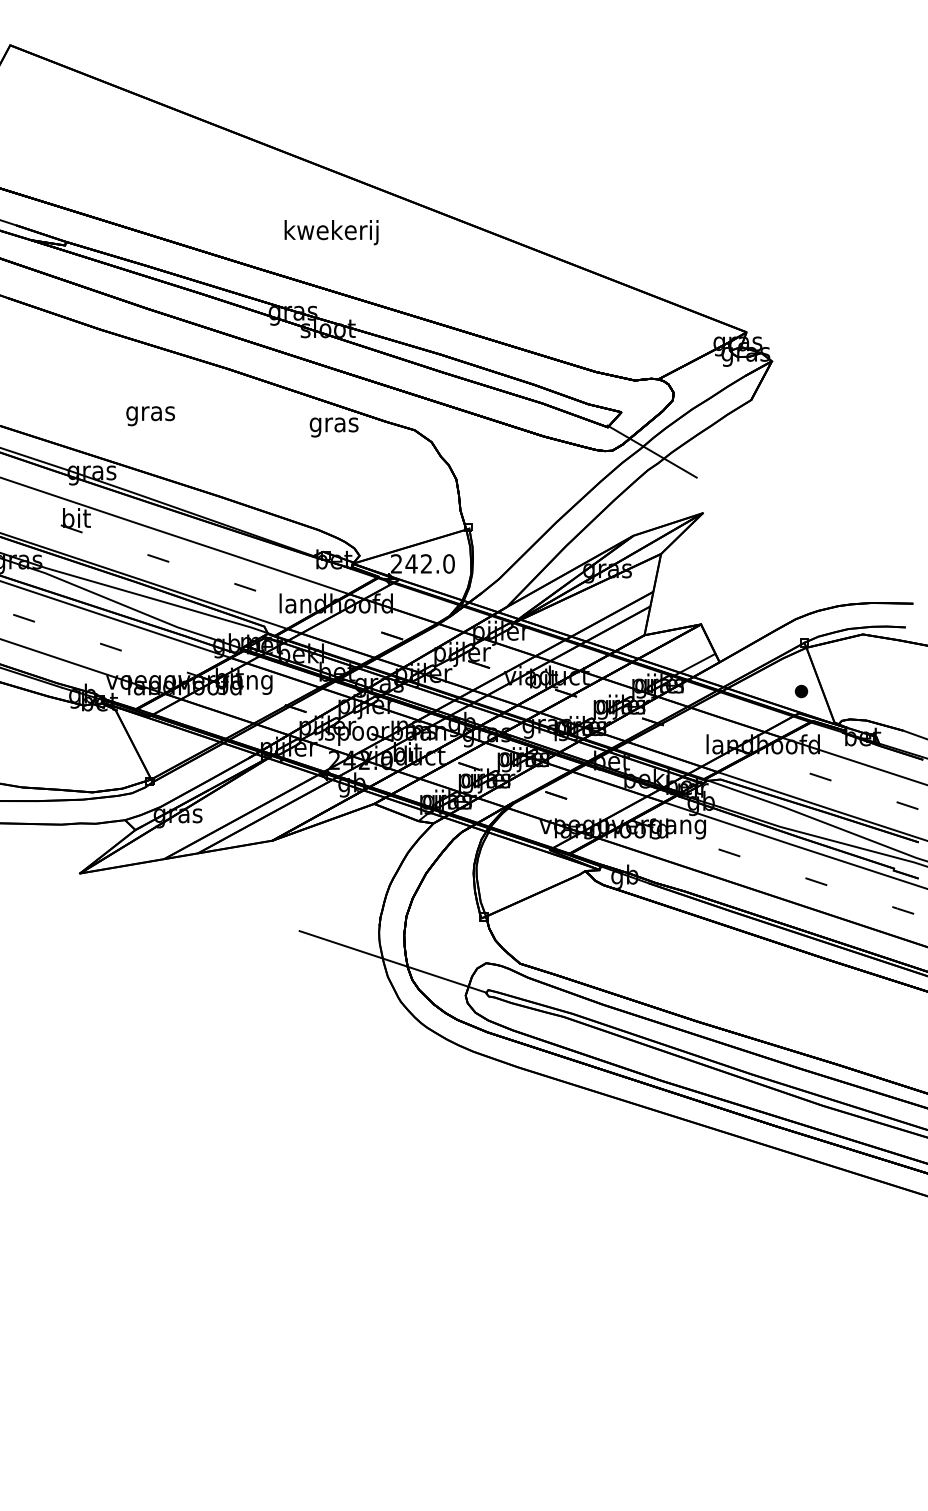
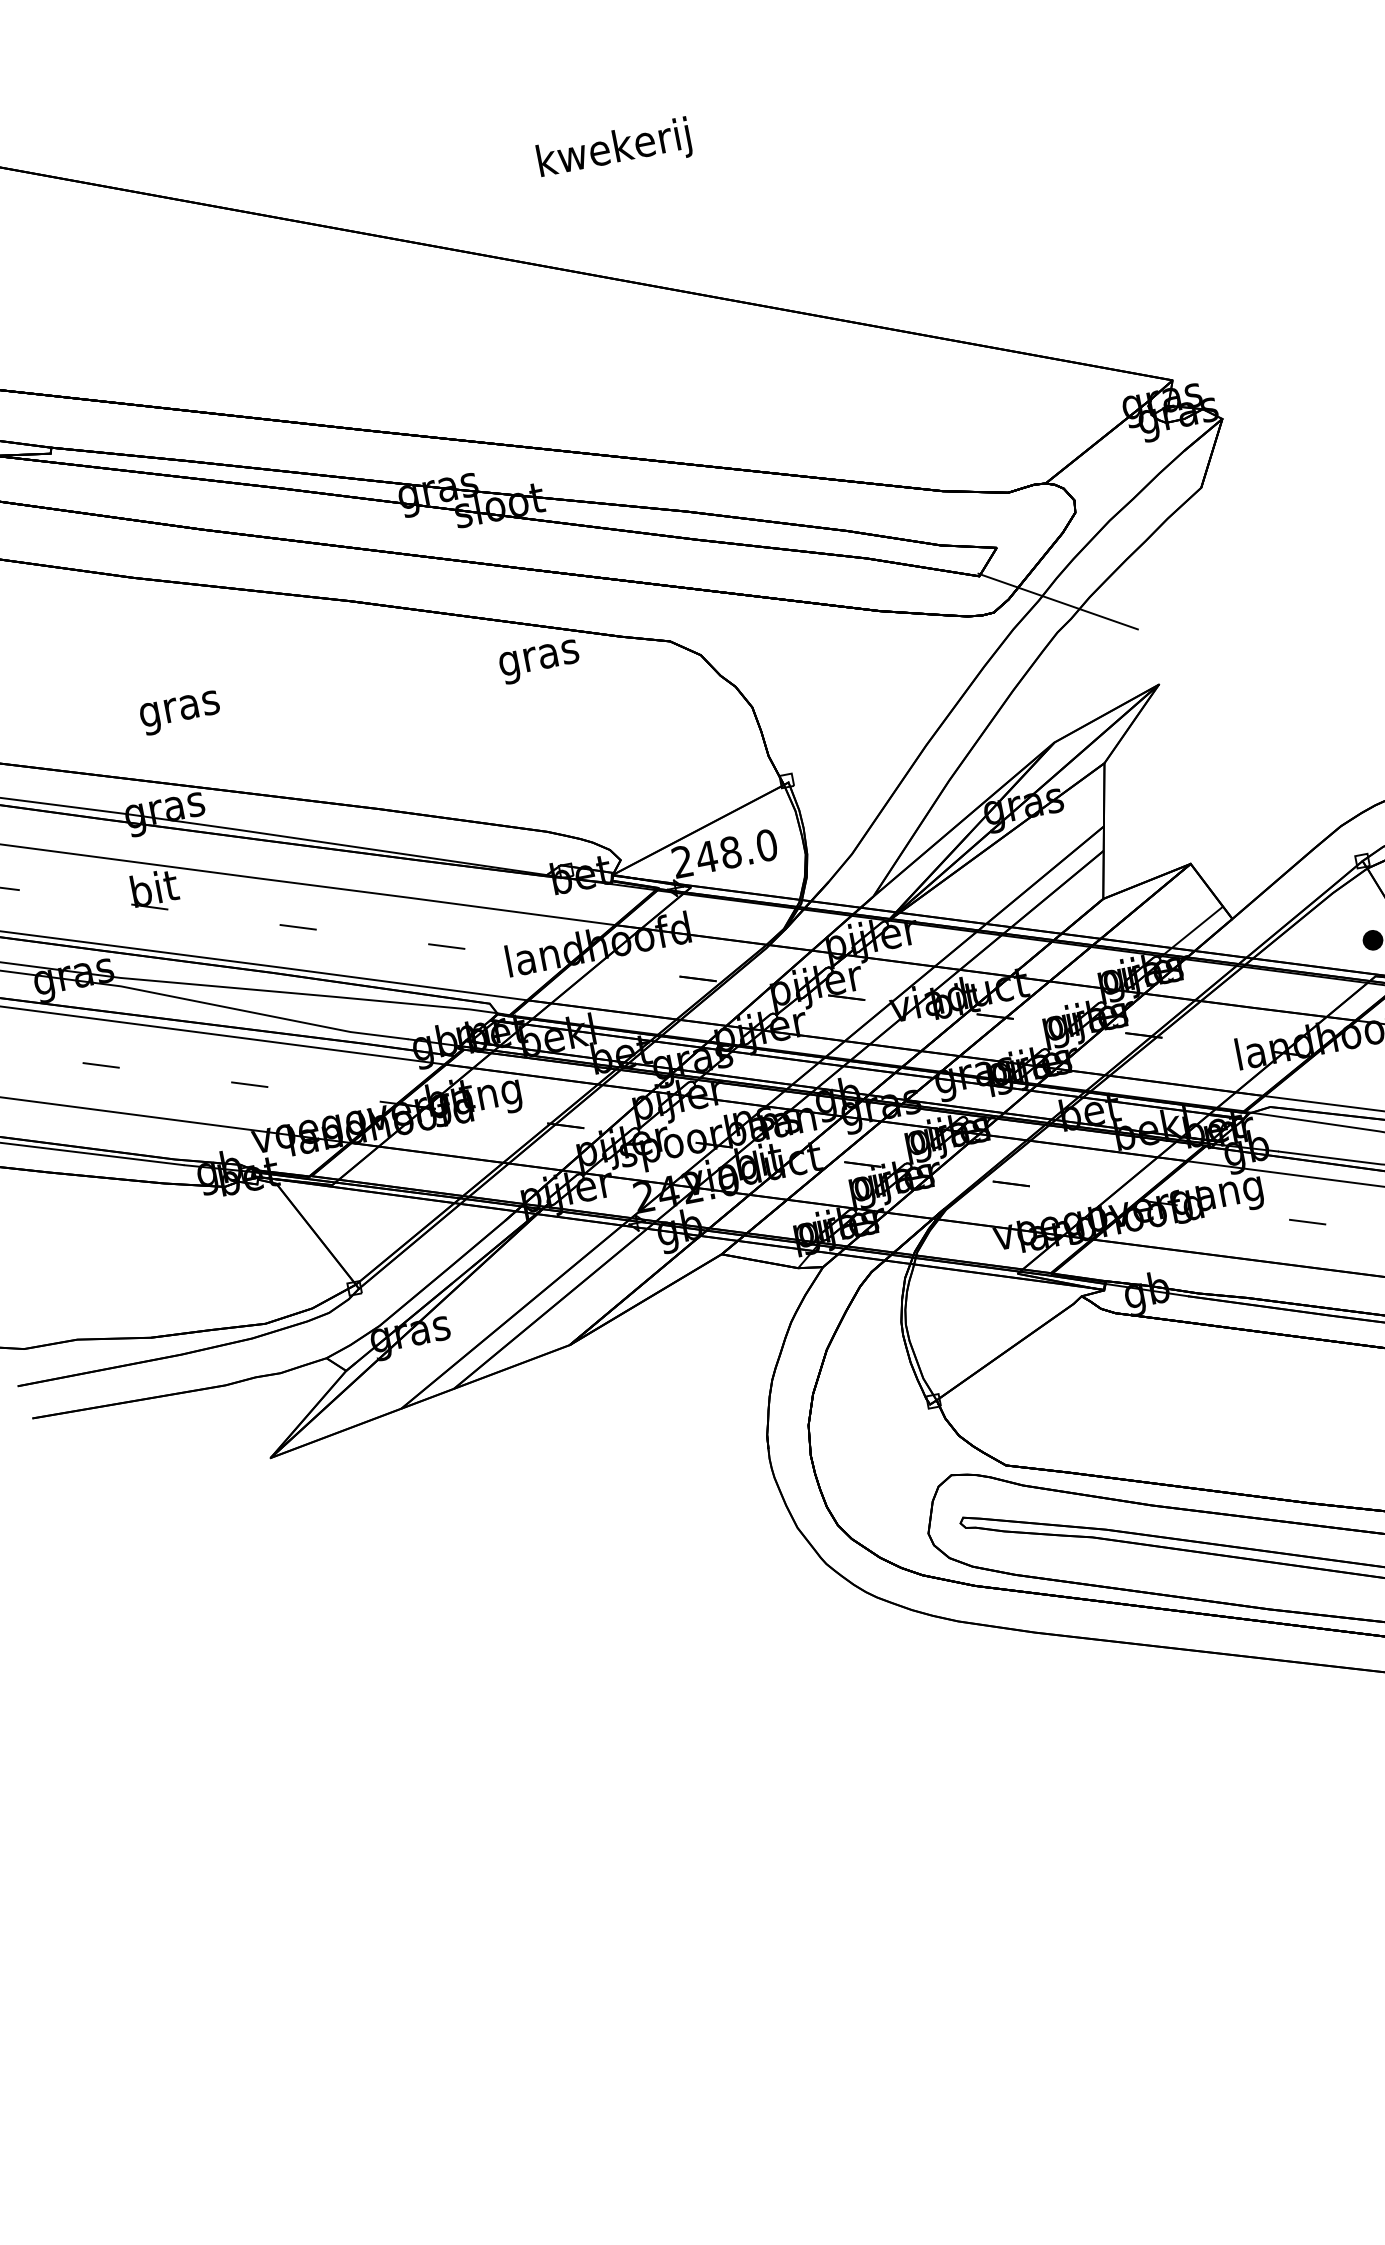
text: (331, 232) -> (614, 150), moved
text: (150, 416) -> (180, 713), moved
text: (426, 563) -> (730, 851), 242.0 -> 248.0
line: (392, 961) -> (800, 1501), removed

